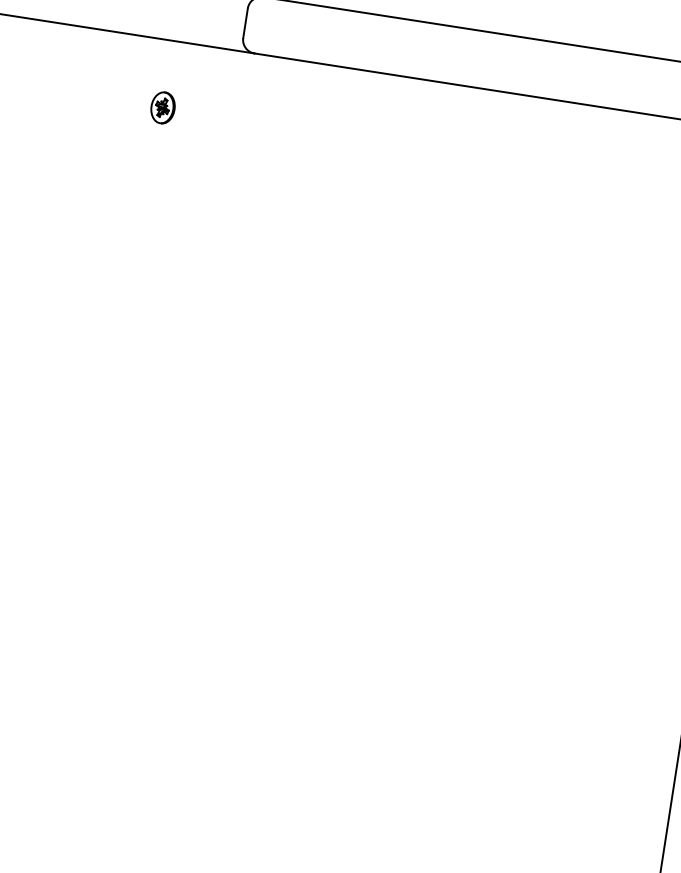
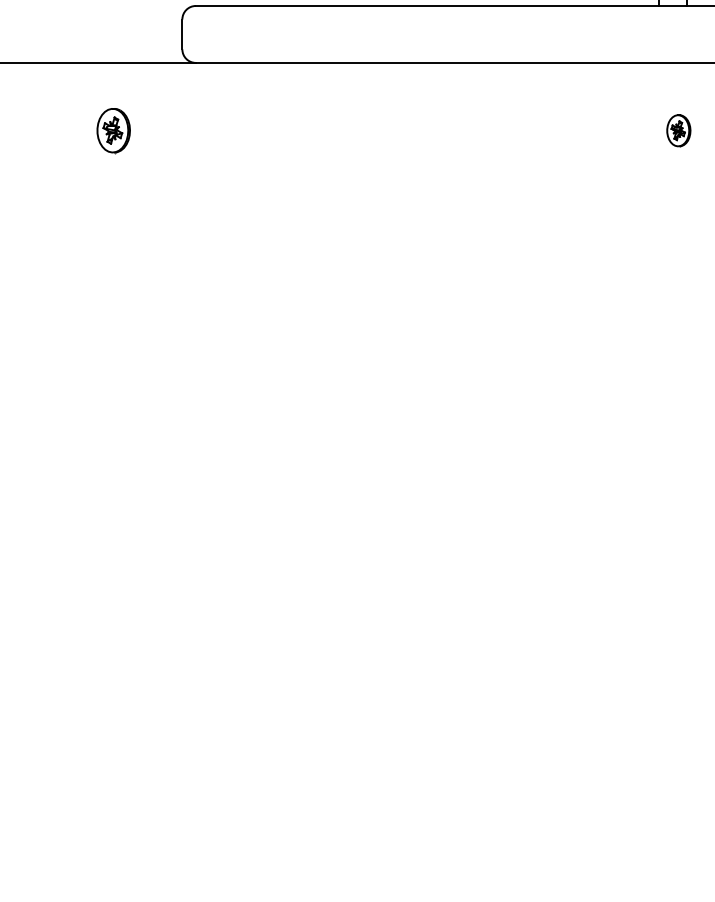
part: (162, 107) -> (113, 130), size x1.4

